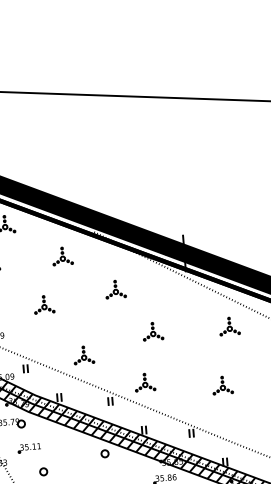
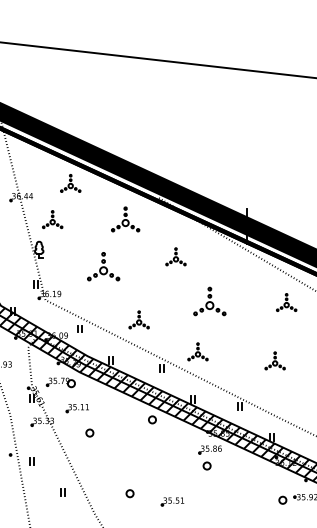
part: (62, 256) -> (125, 219), size x1.4
part: (44, 303) -> (103, 265), size x1.6
part: (152, 331) -> (209, 301), size x1.6

